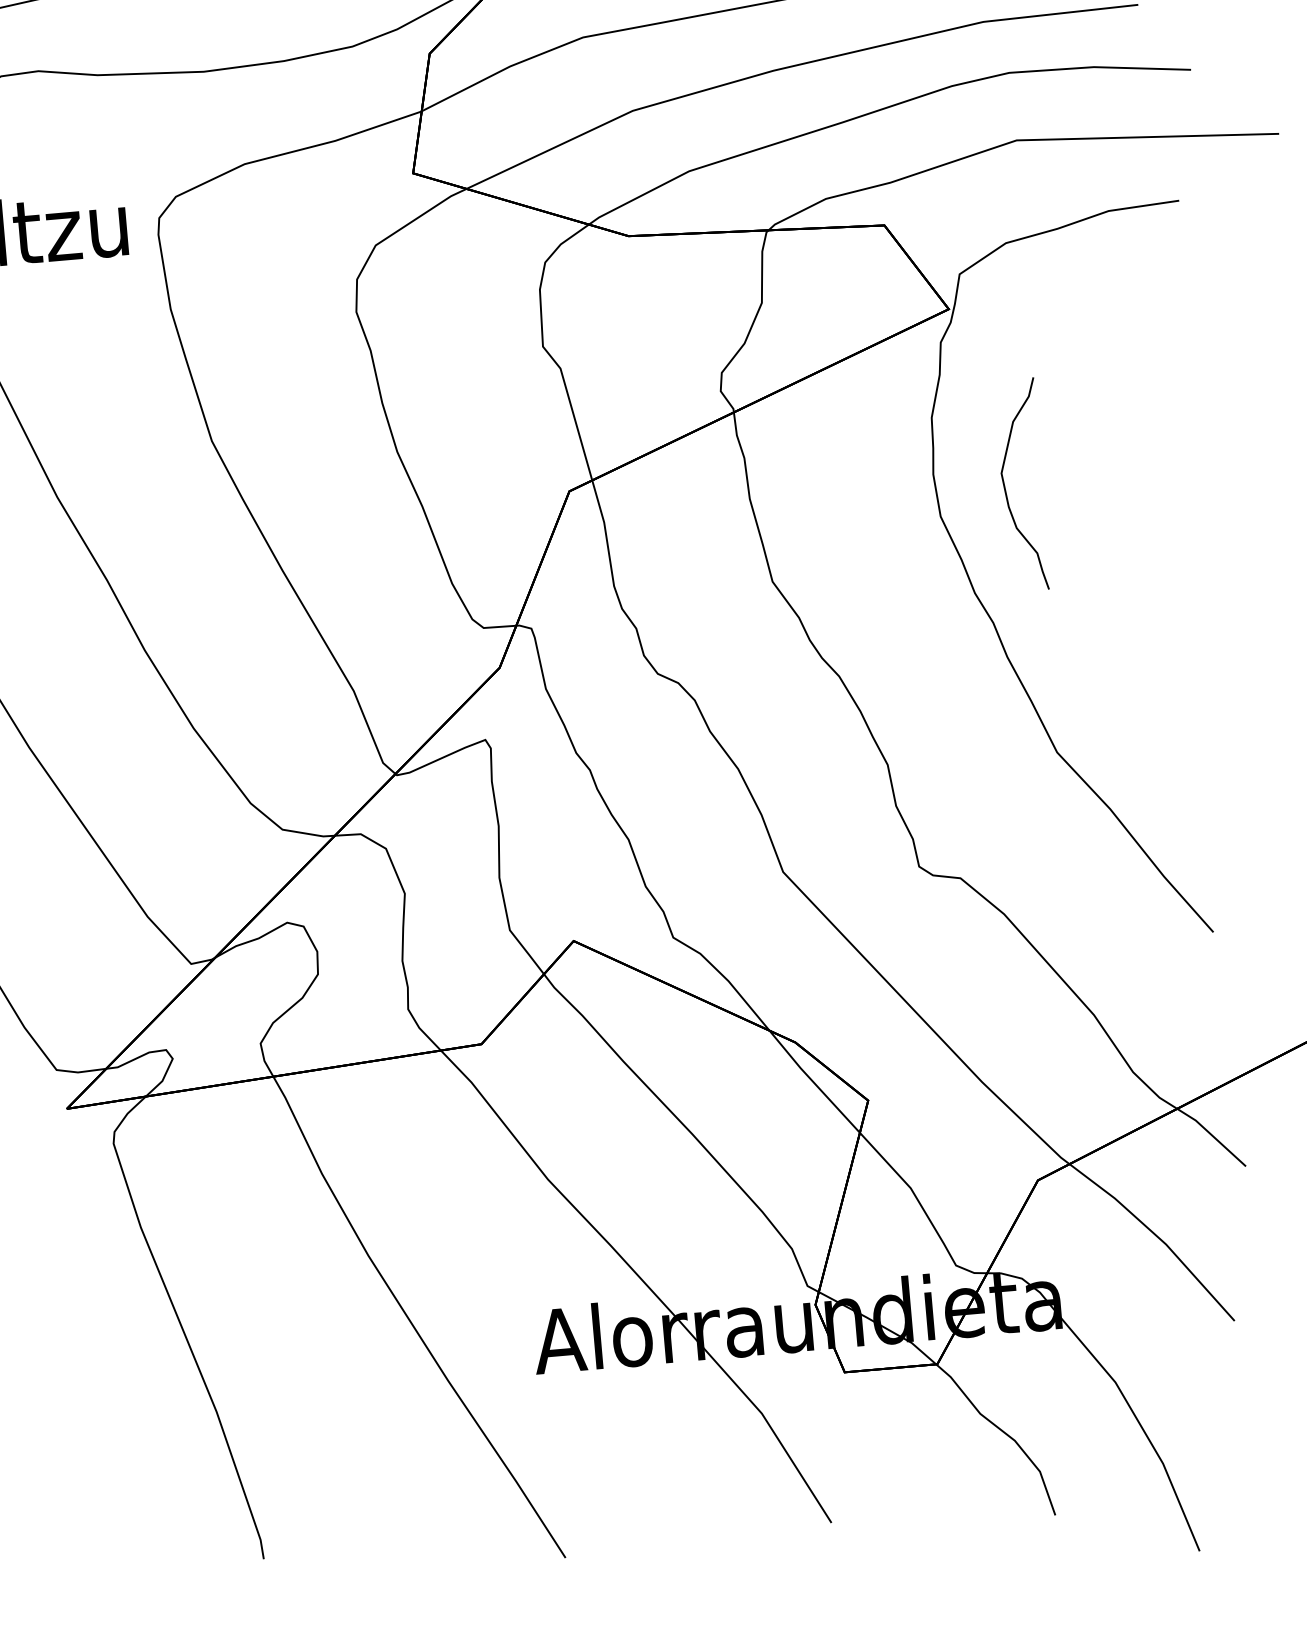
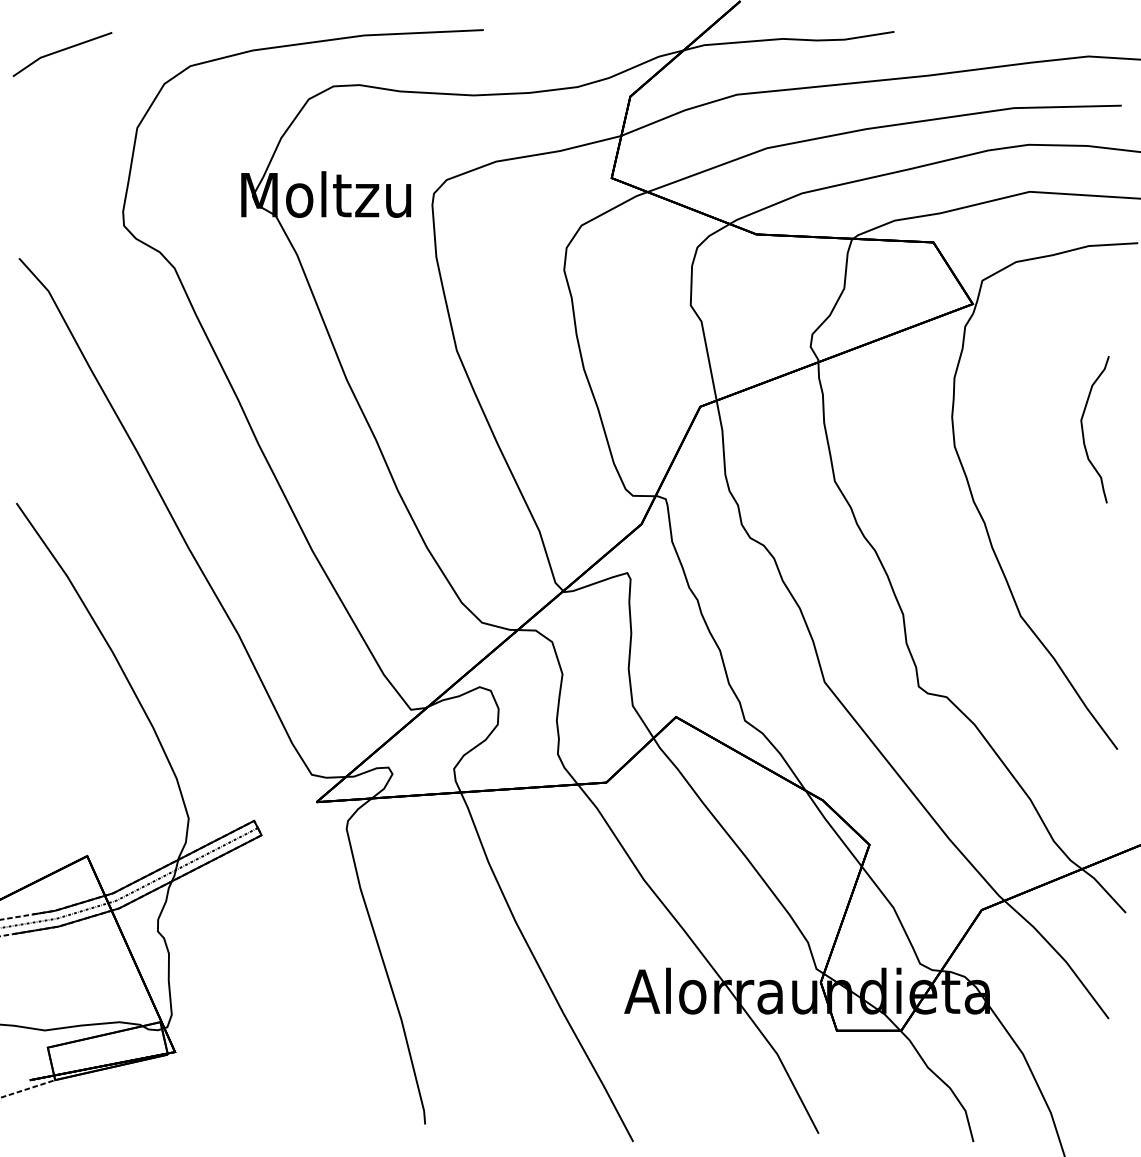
curve: (1005, 486) -> (1083, 429), moved

